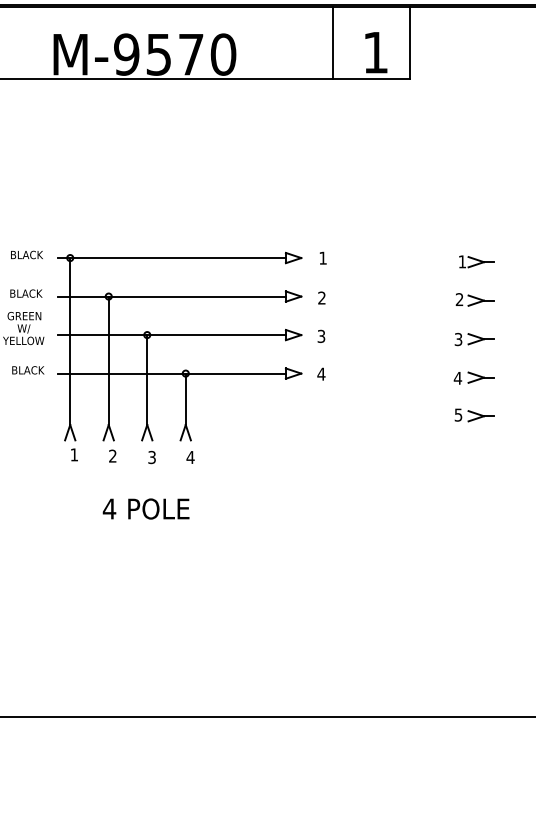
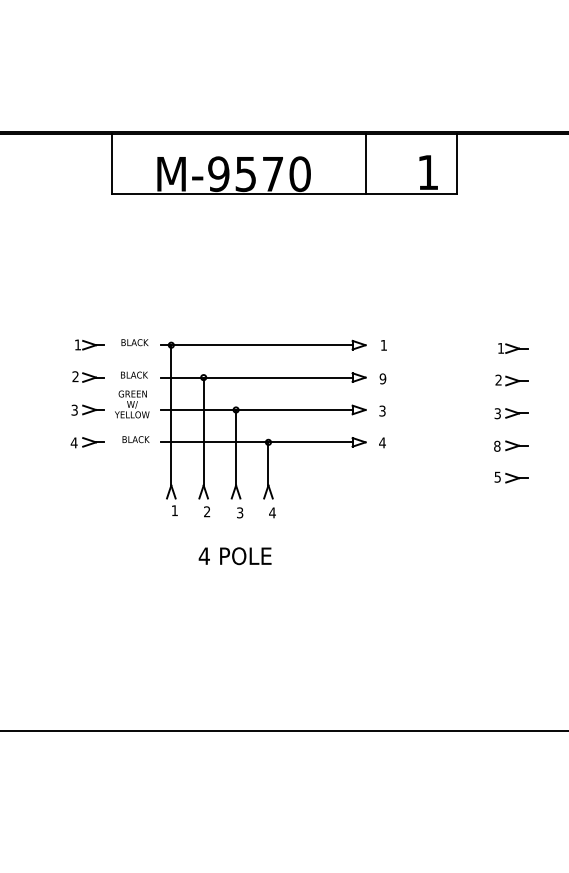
line: (333, 41) -> (366, 163), moved
text: (321, 297) -> (382, 378), 2 -> 9
text: (457, 377) -> (496, 445), 4 -> 8

